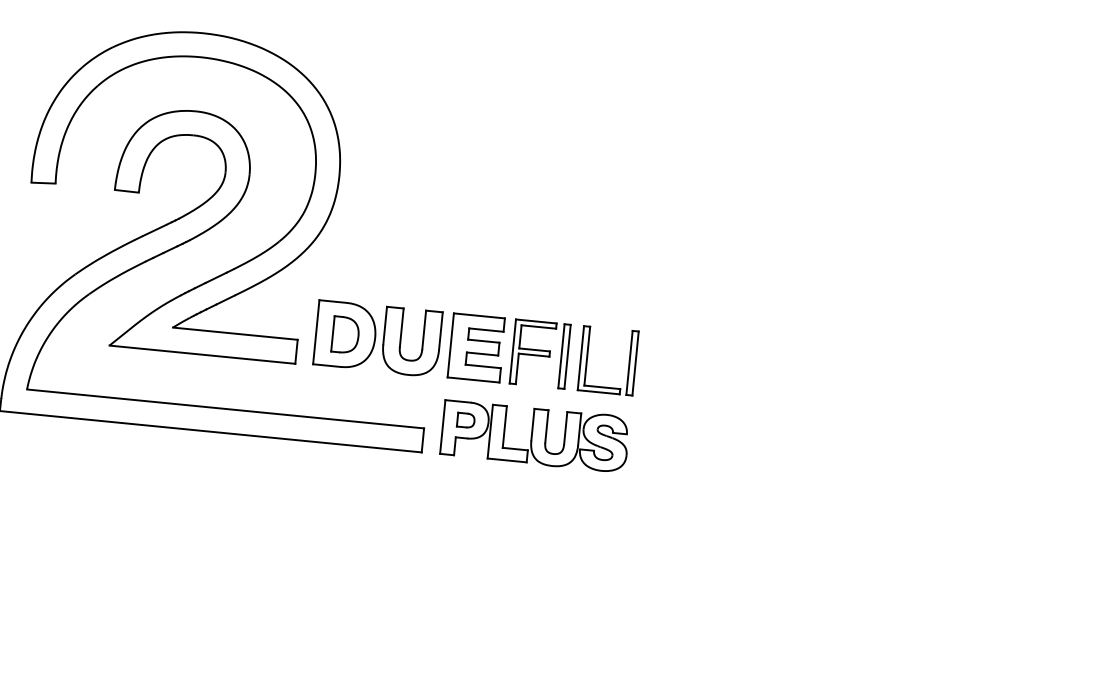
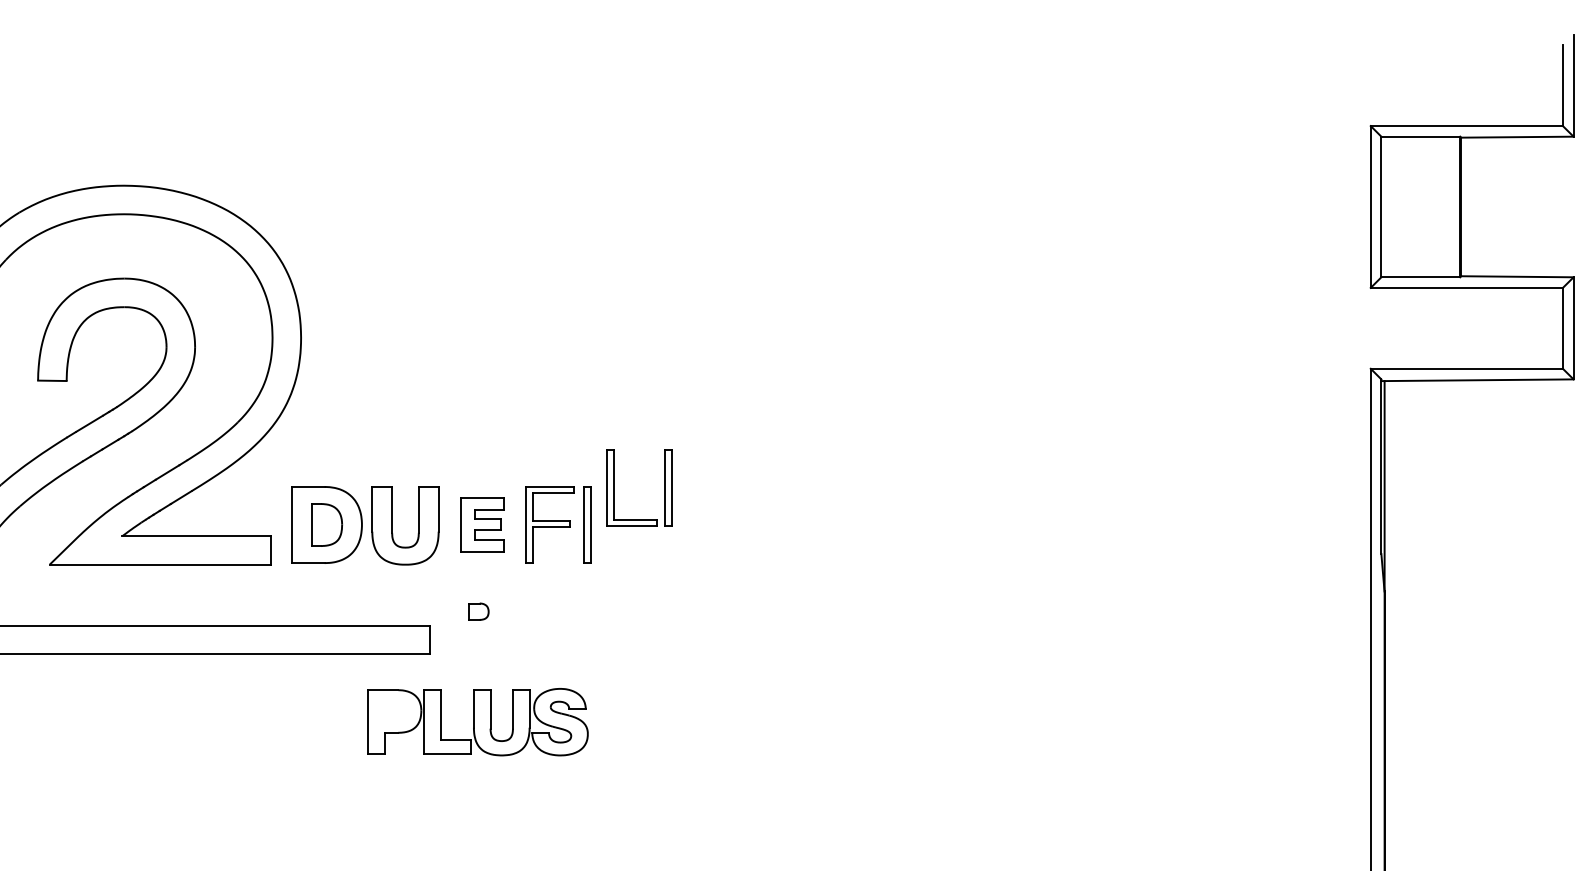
part: (476, 347) -> (482, 524), size x0.7
part: (587, 358) -> (614, 487), moved
part: (534, 436) -> (477, 722), moved

